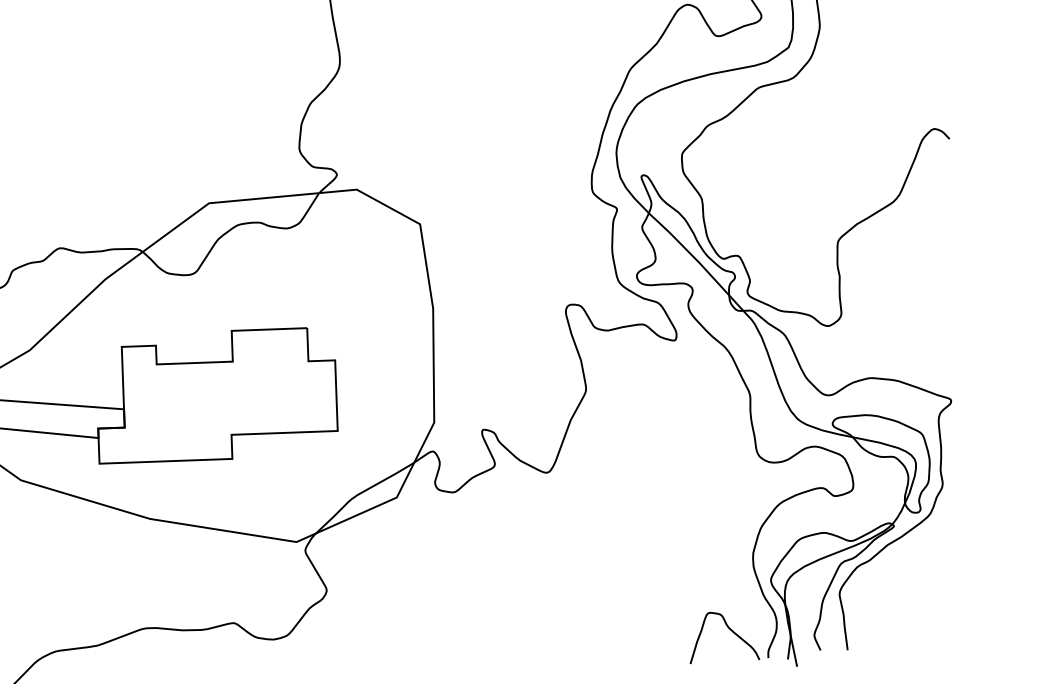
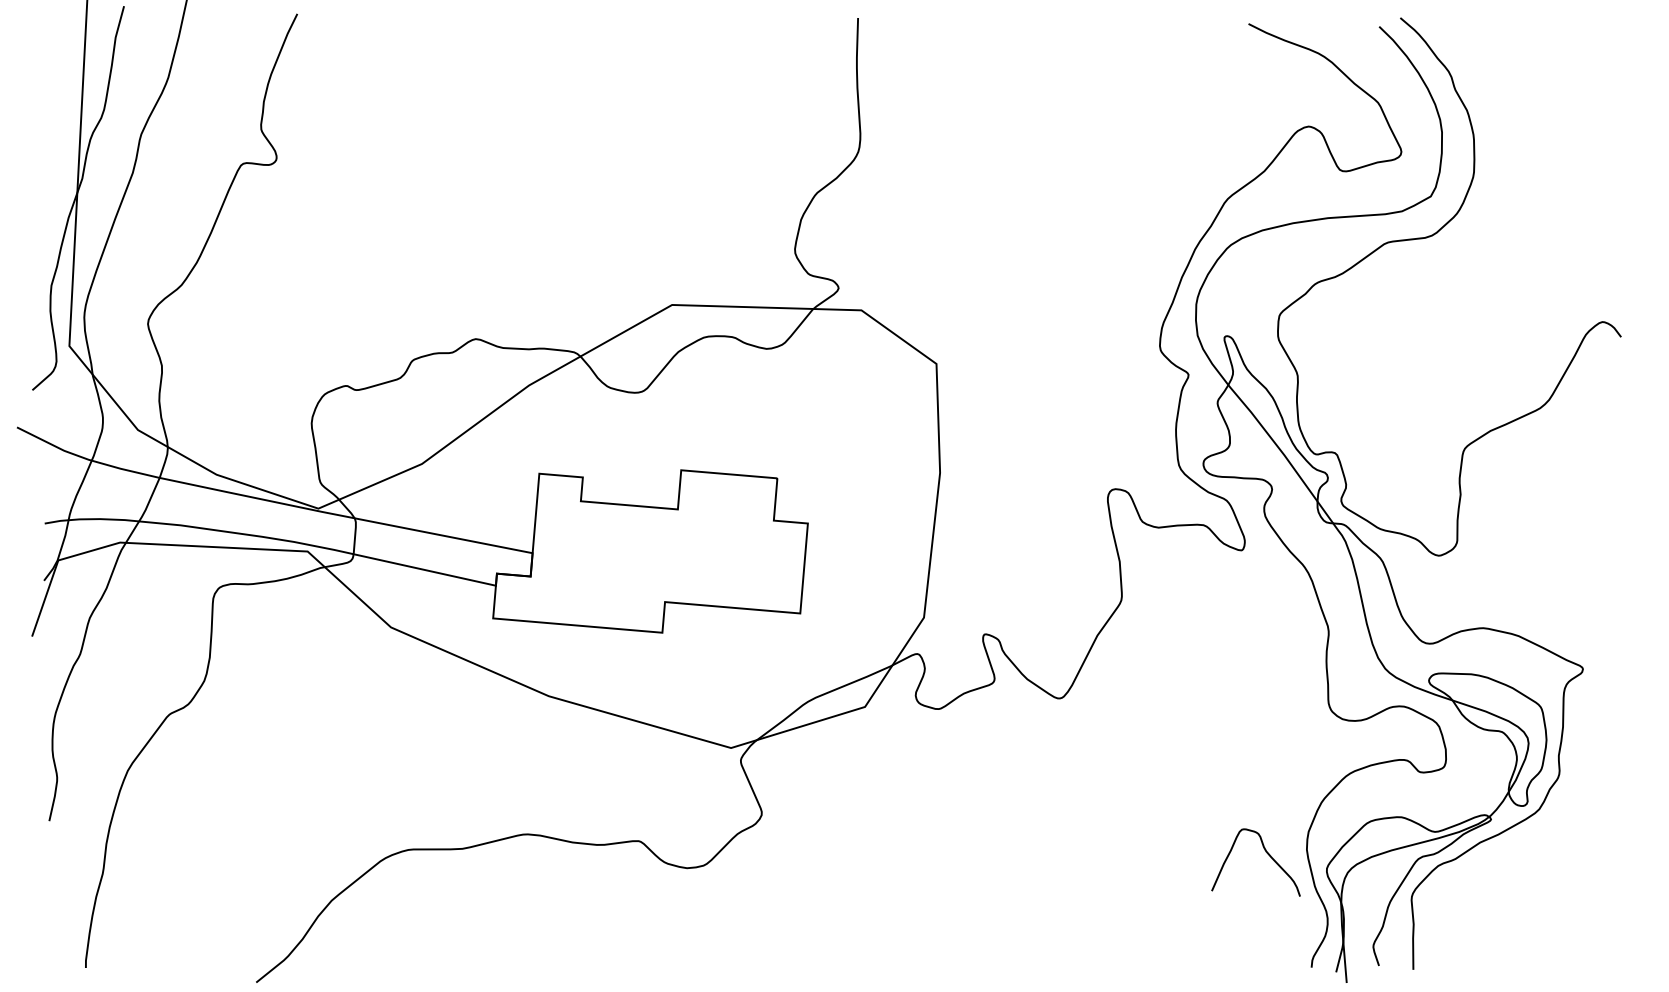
curve: (729, 629) -> (1266, 853), moved

